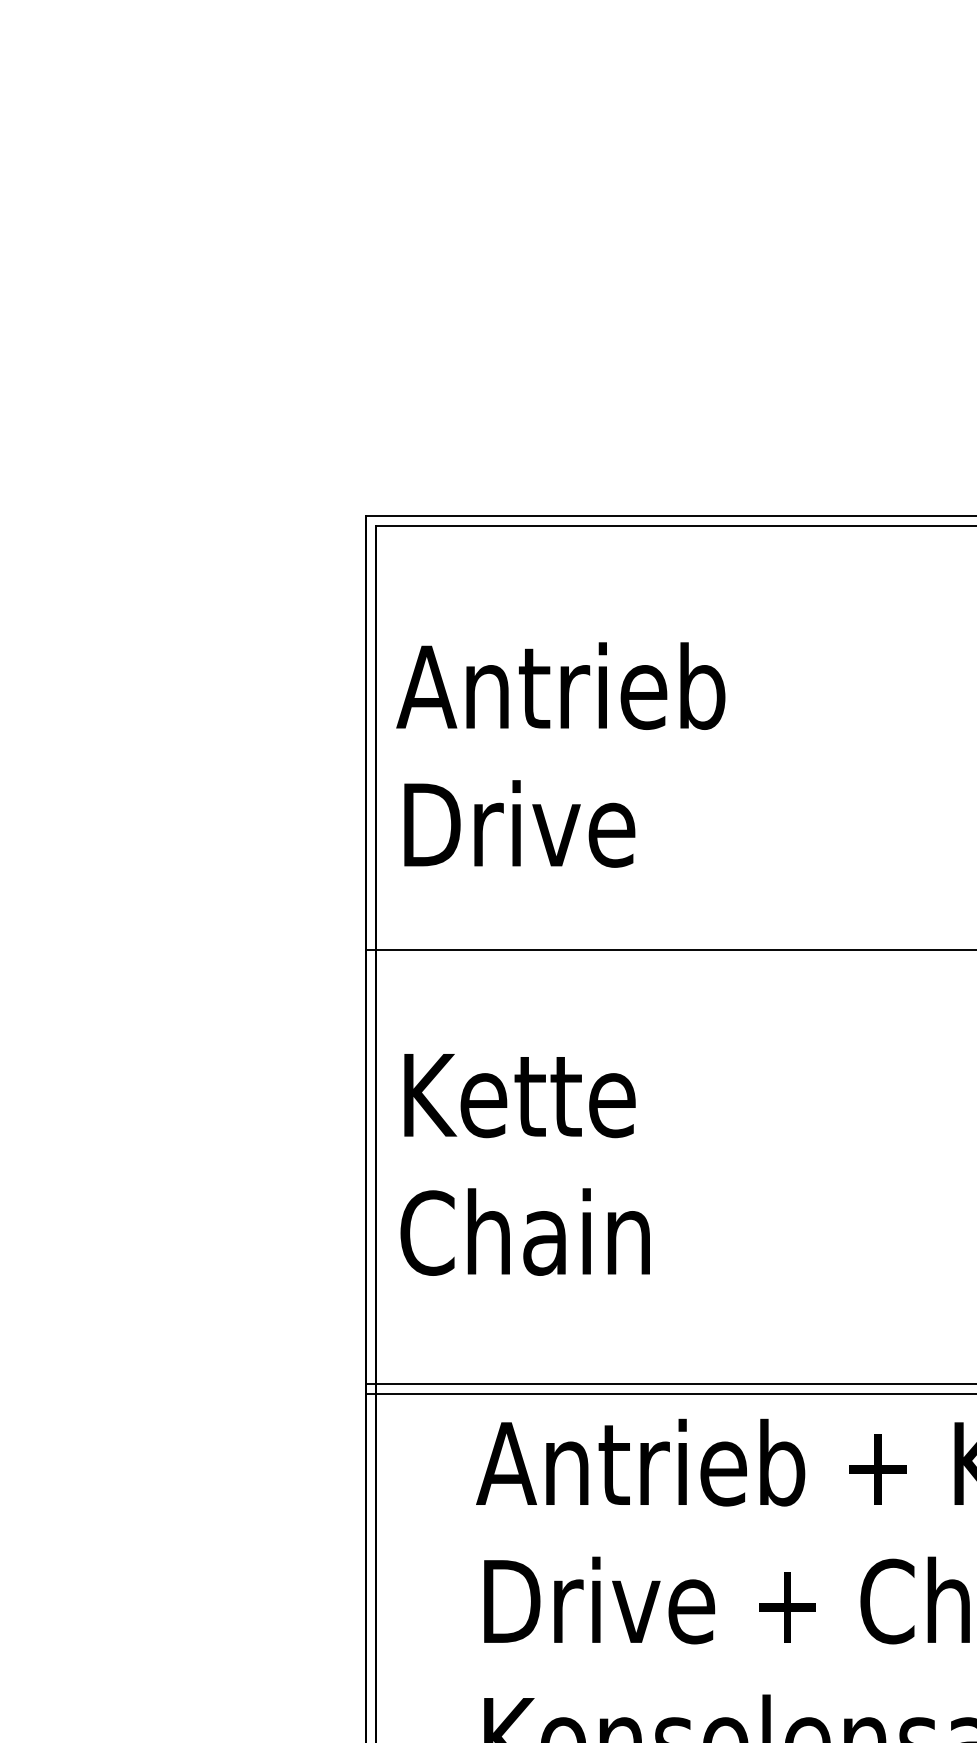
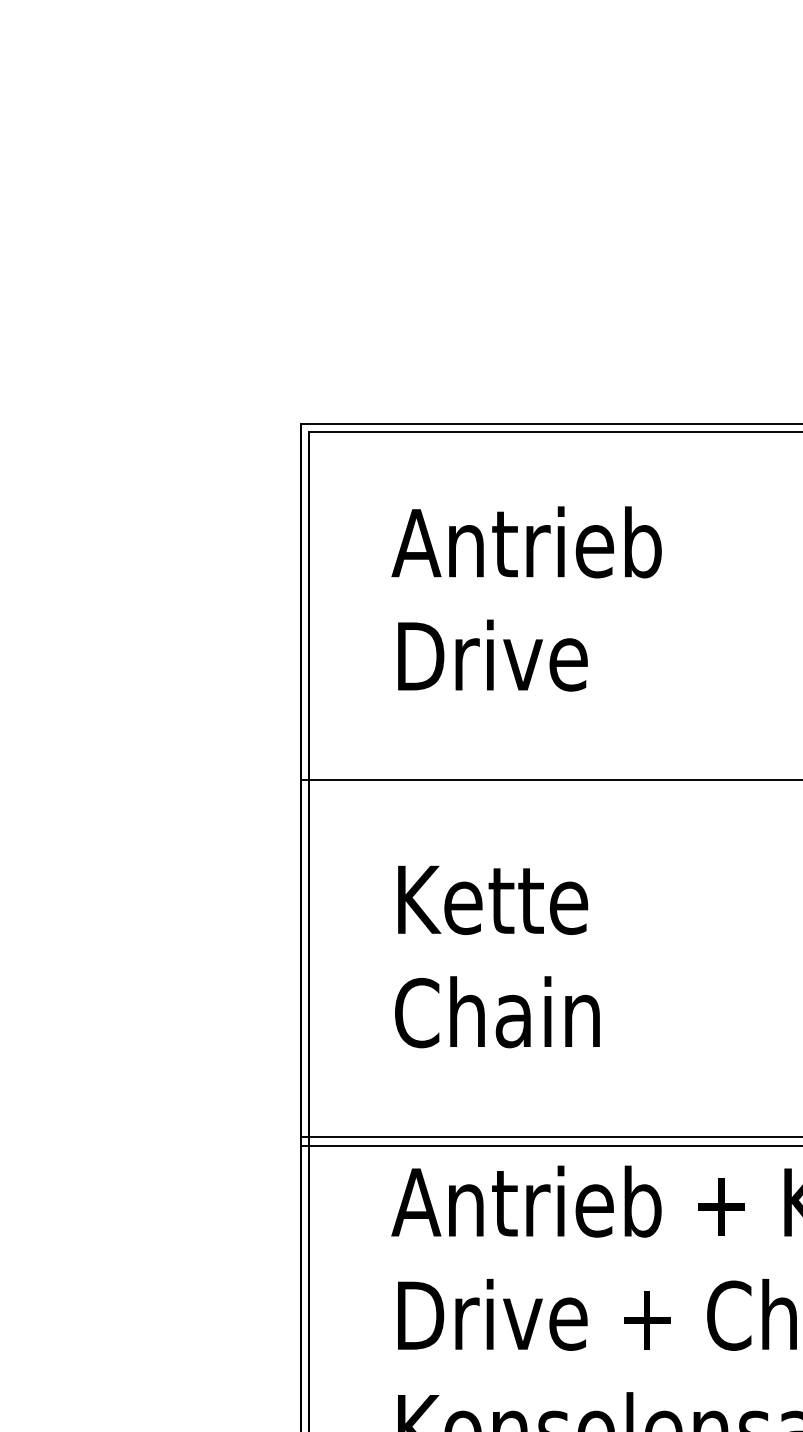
text: (560, 754) -> (526, 598), moved
text: (524, 1164) -> (496, 956), moved

